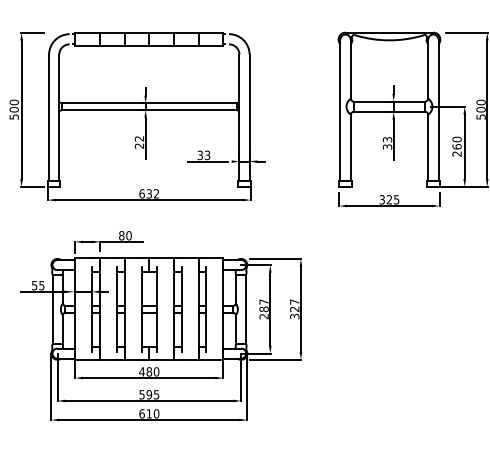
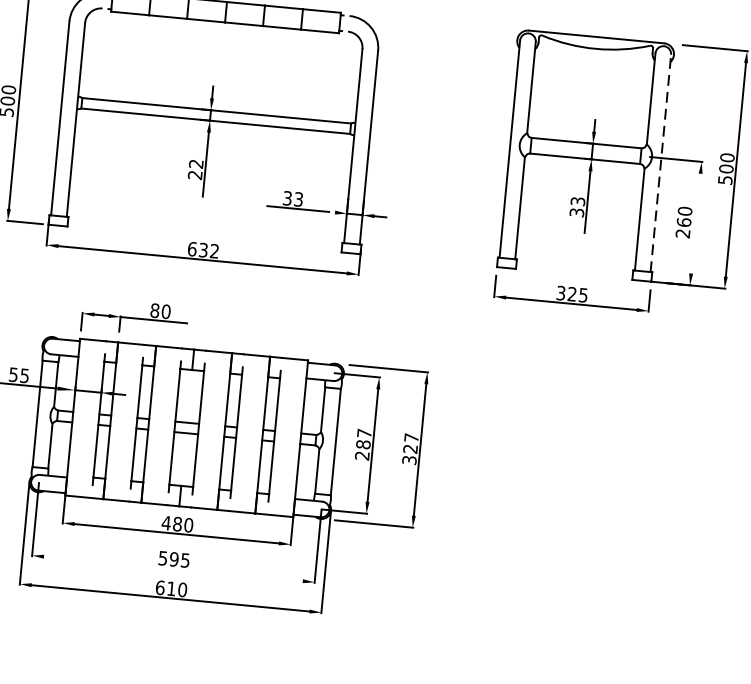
line: (438, 110) -> (660, 163), solid -> dashed
line: (464, 146) -> (695, 223), removed
line: (149, 400) -> (173, 568), removed

